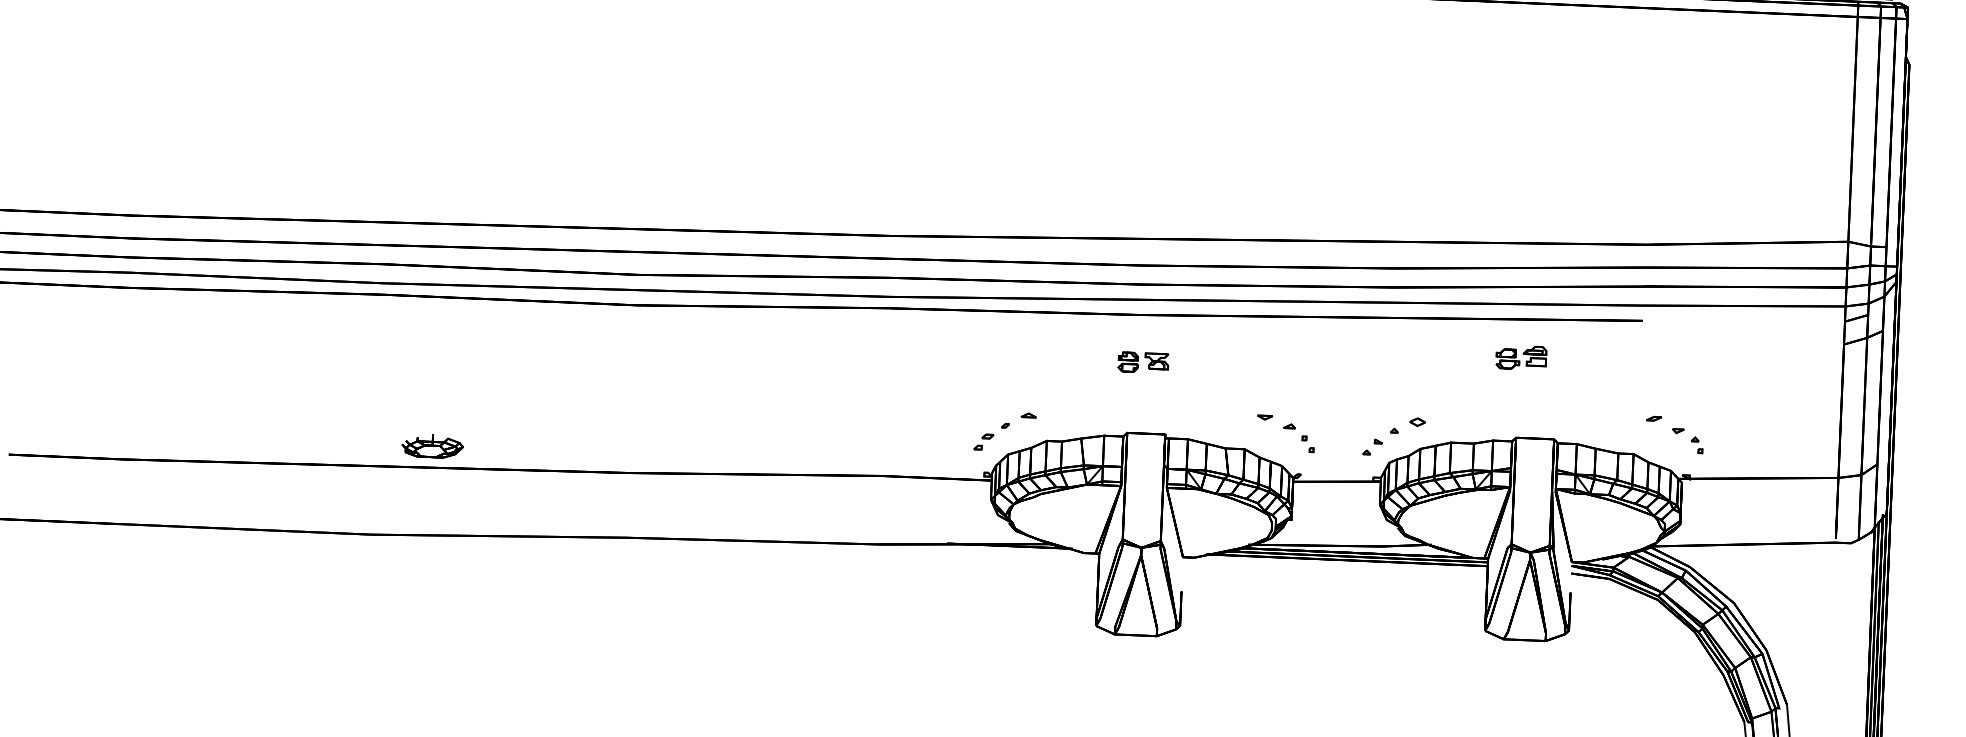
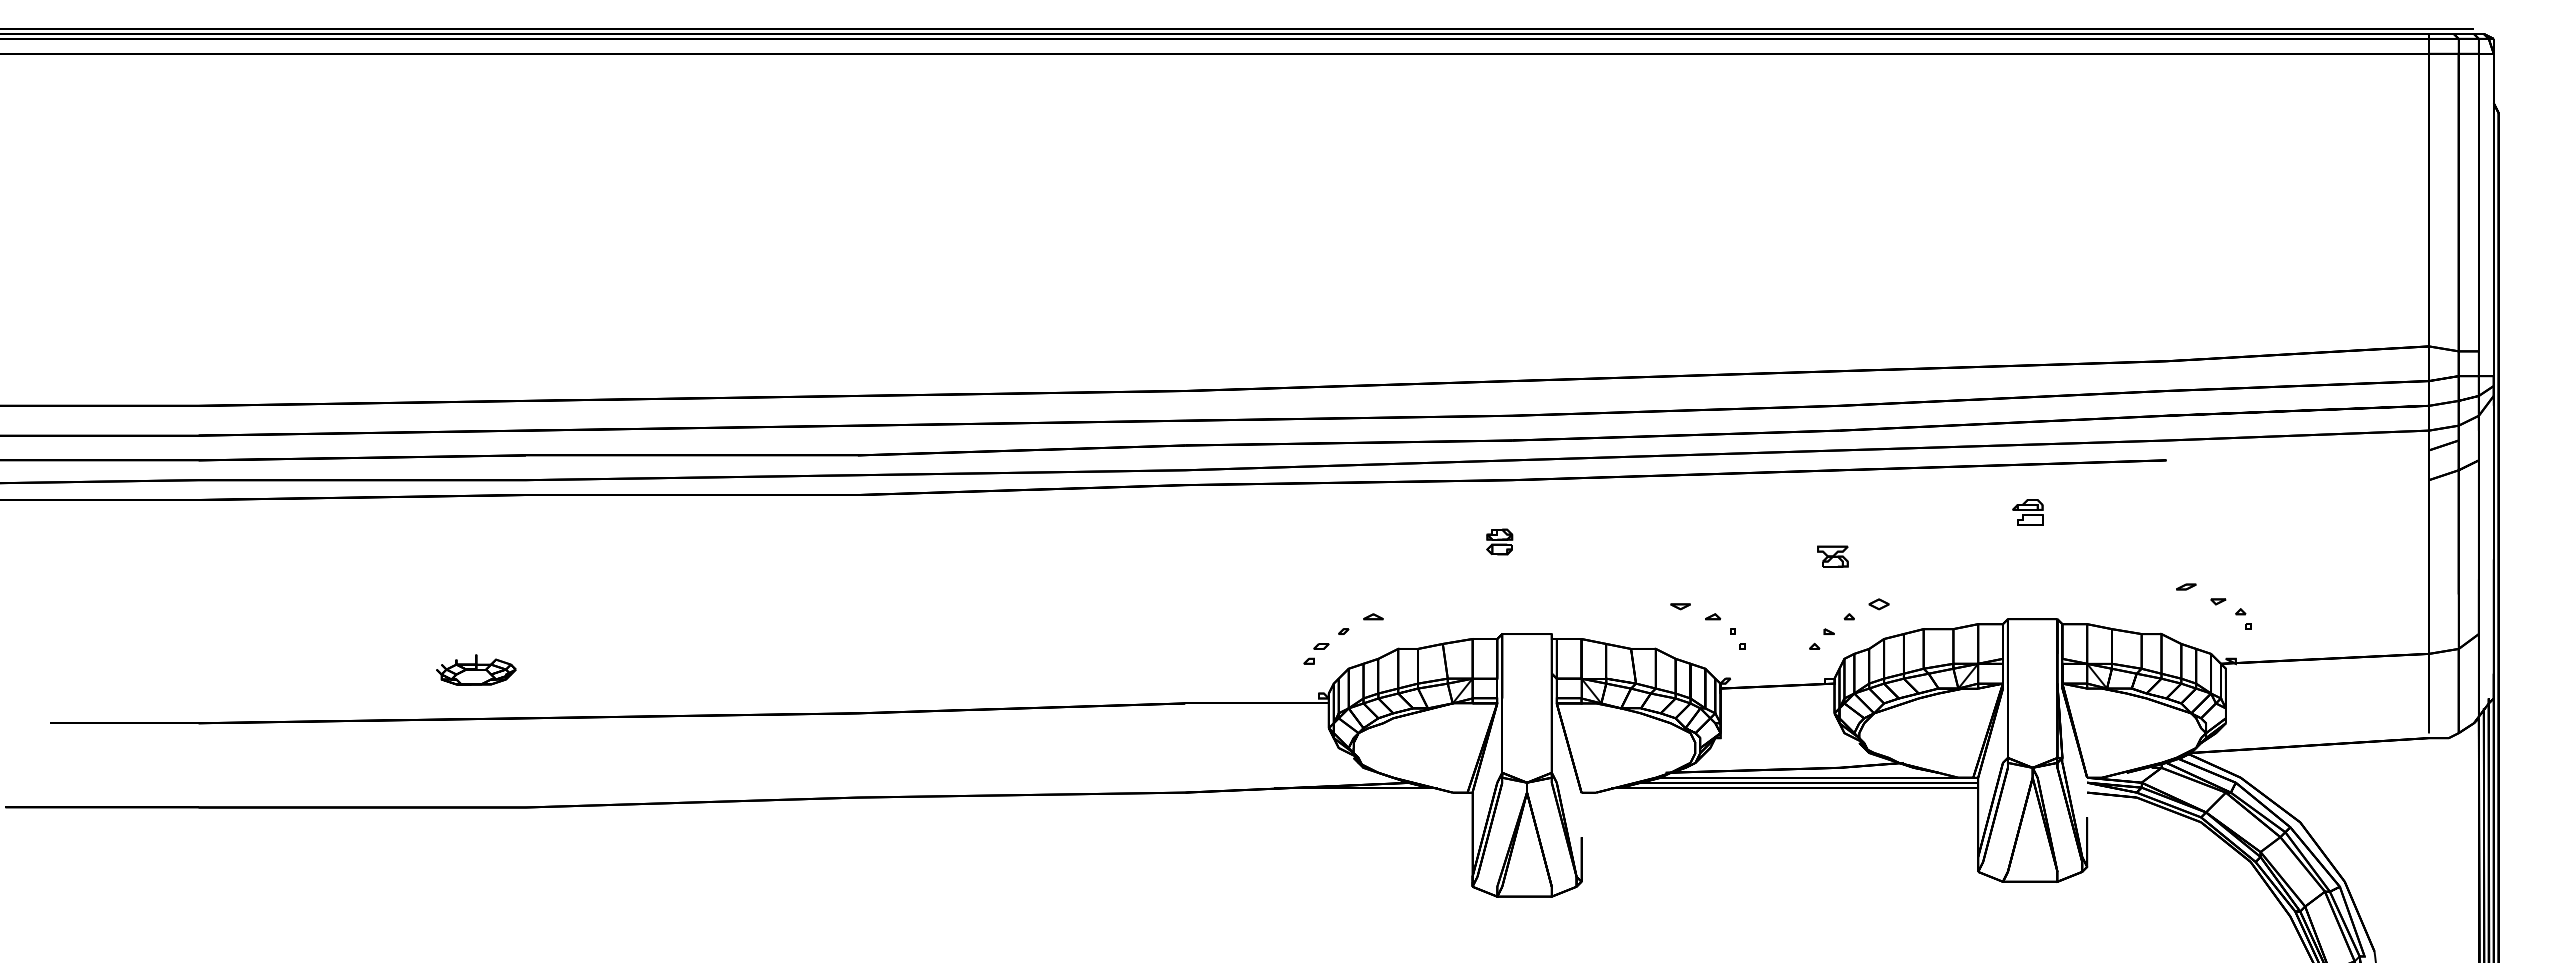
part: (1507, 359) -> (1992, 517), removed
part: (1156, 361) -> (1832, 556), moved
part: (432, 445) -> (476, 669), moved

